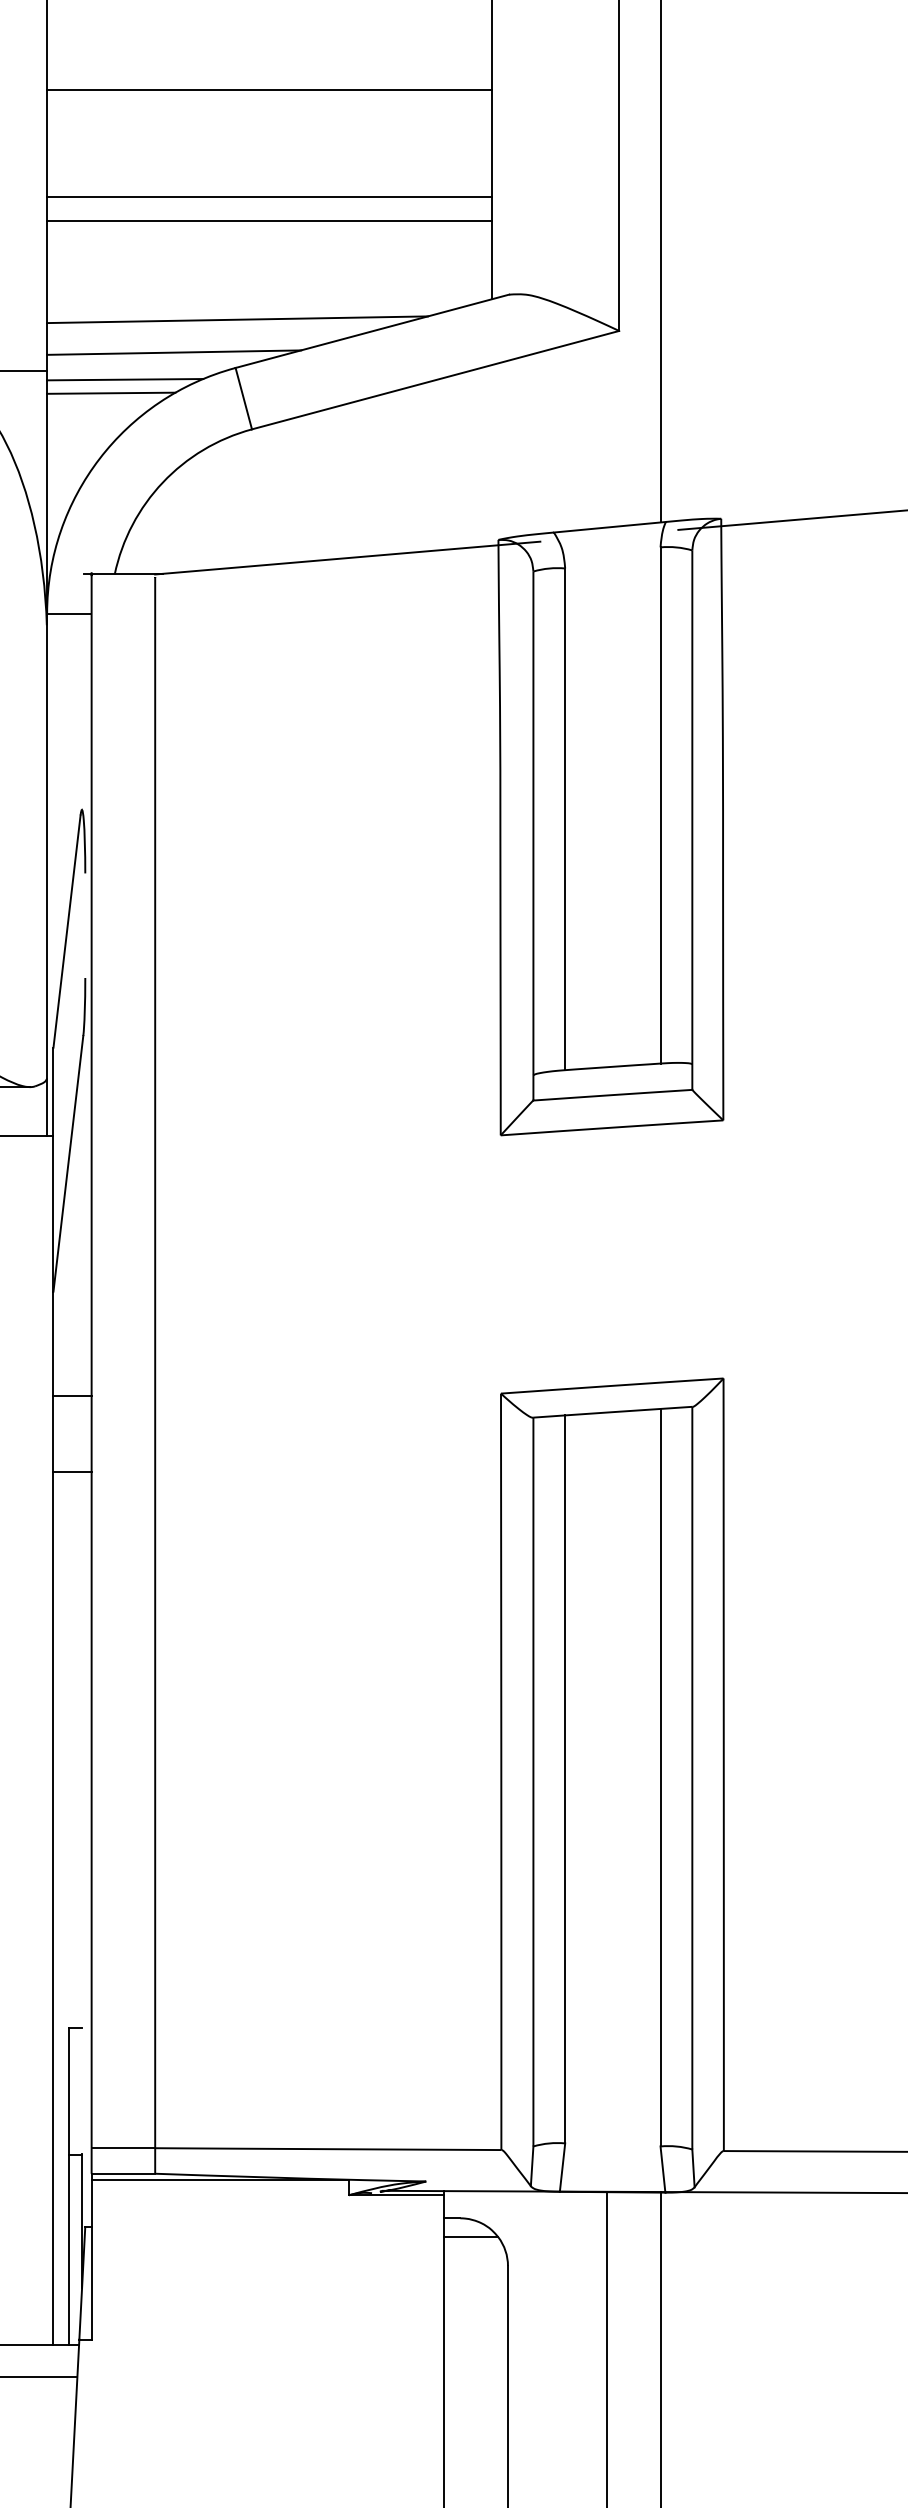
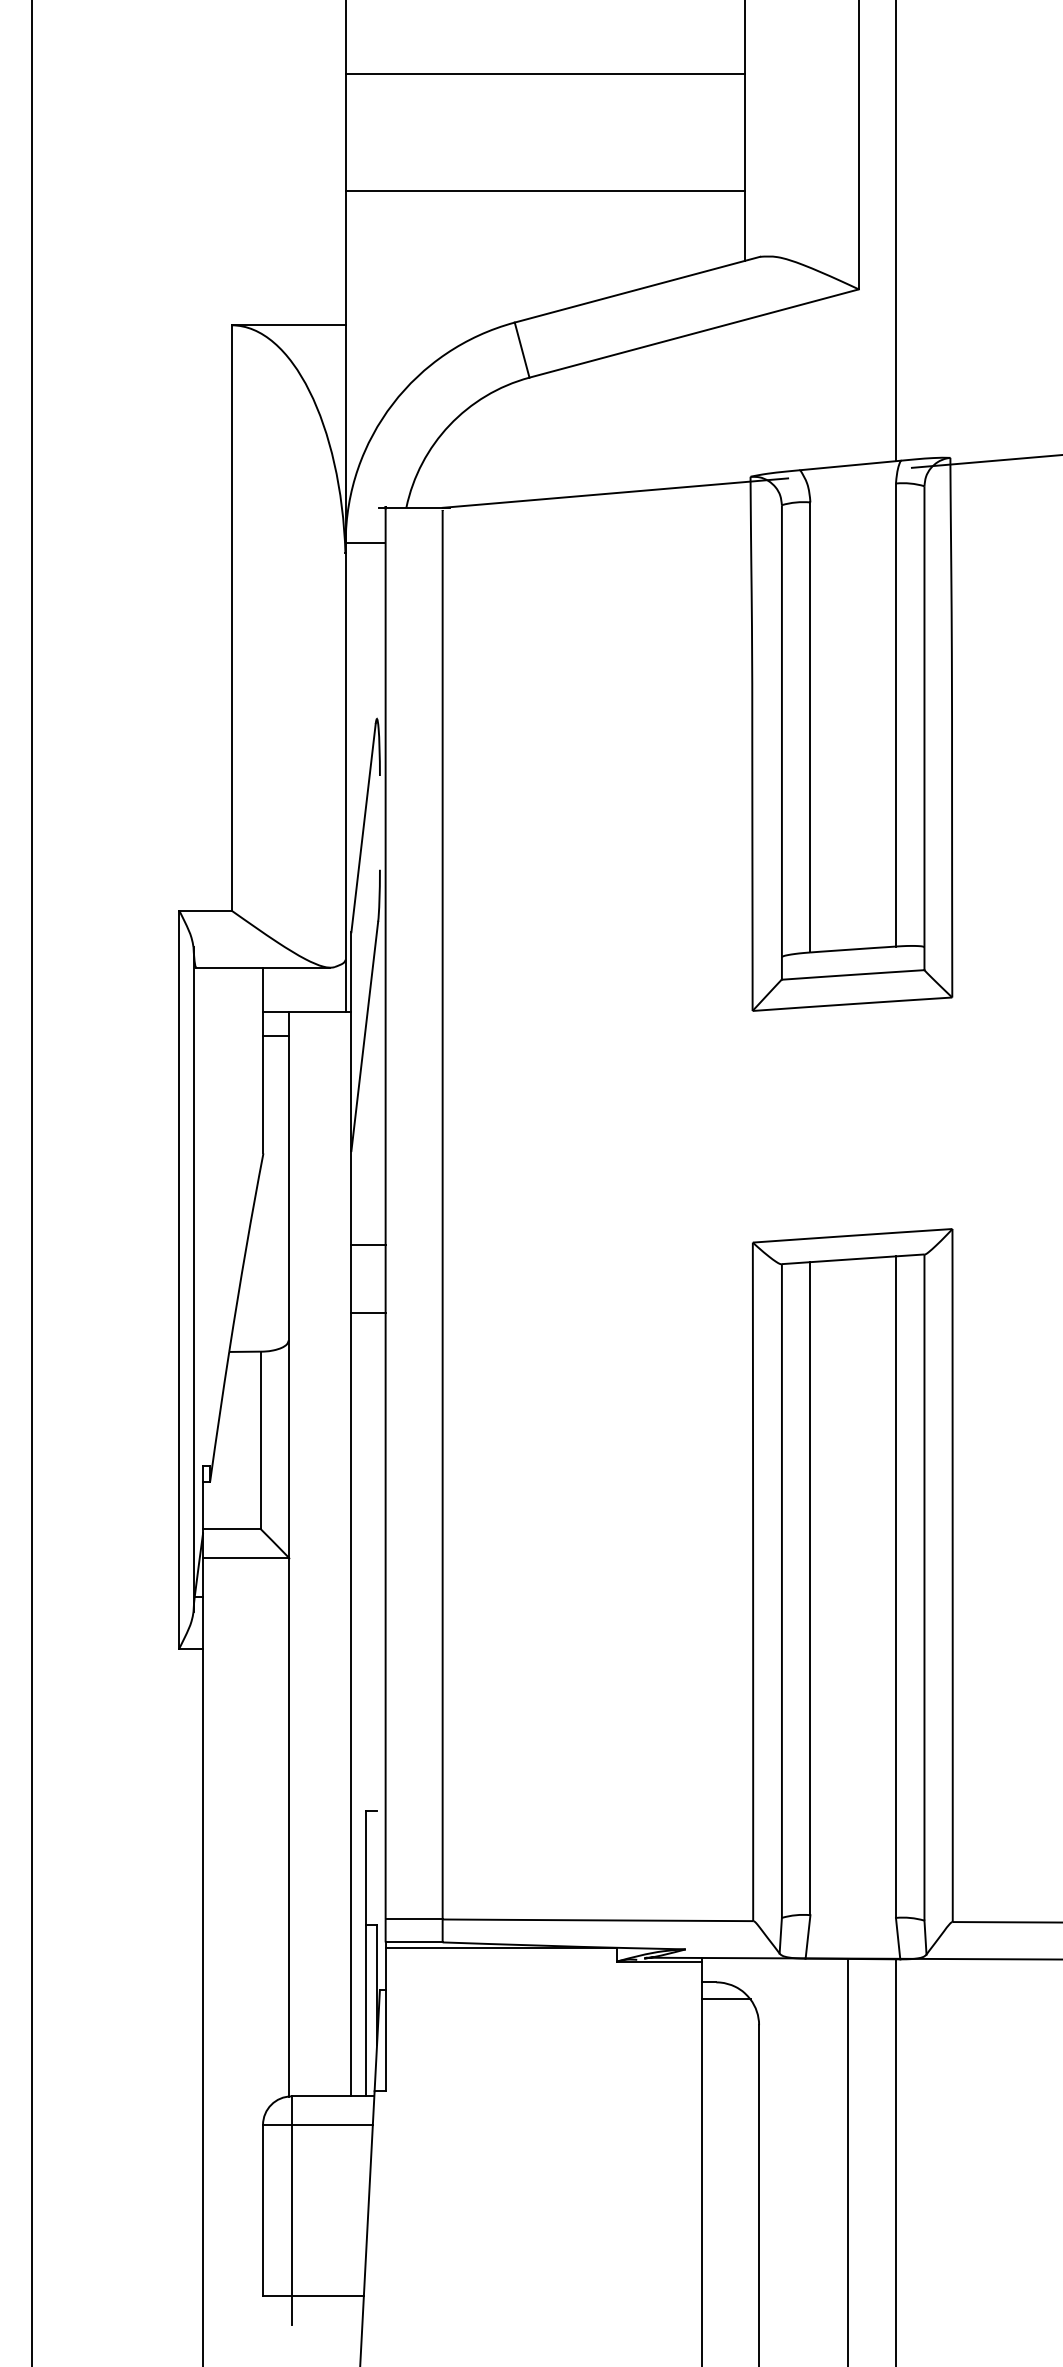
line: (268, 196) -> (544, 168), removed
line: (237, 319) -> (516, 279), removed
line: (173, 352) -> (459, 308), removed
line: (124, 379) -> (415, 332), removed
line: (110, 392) -> (402, 344), removed

